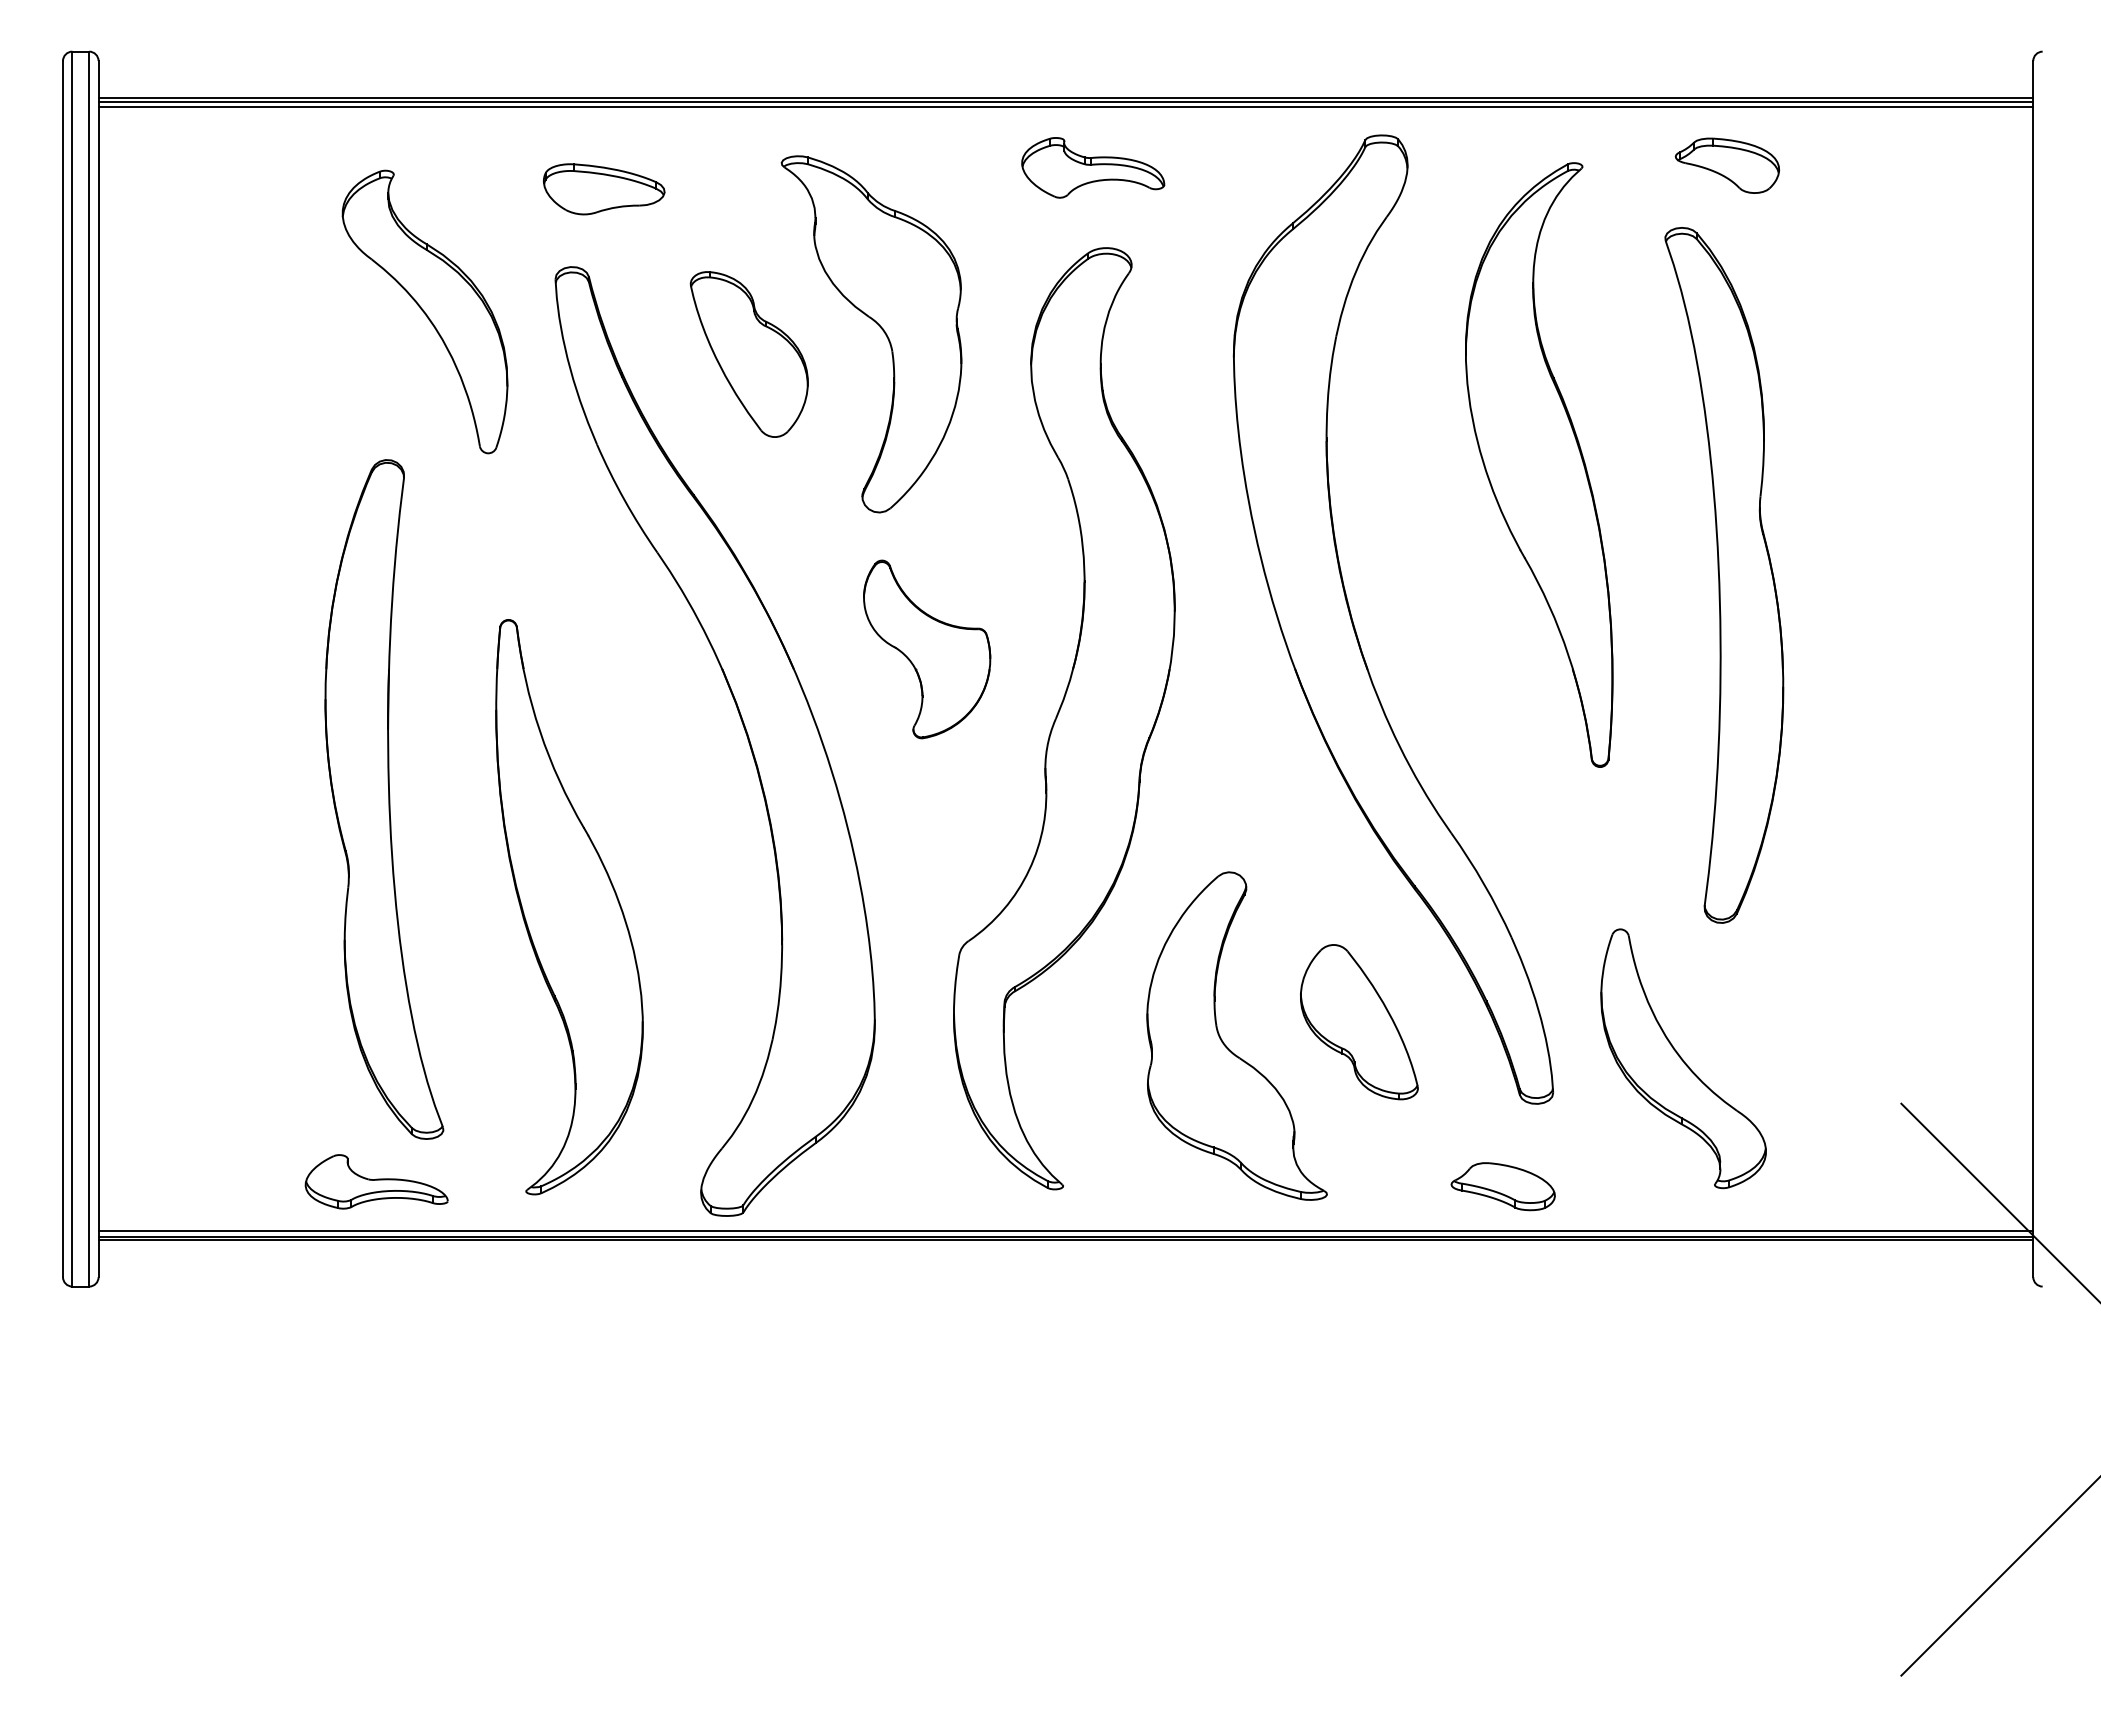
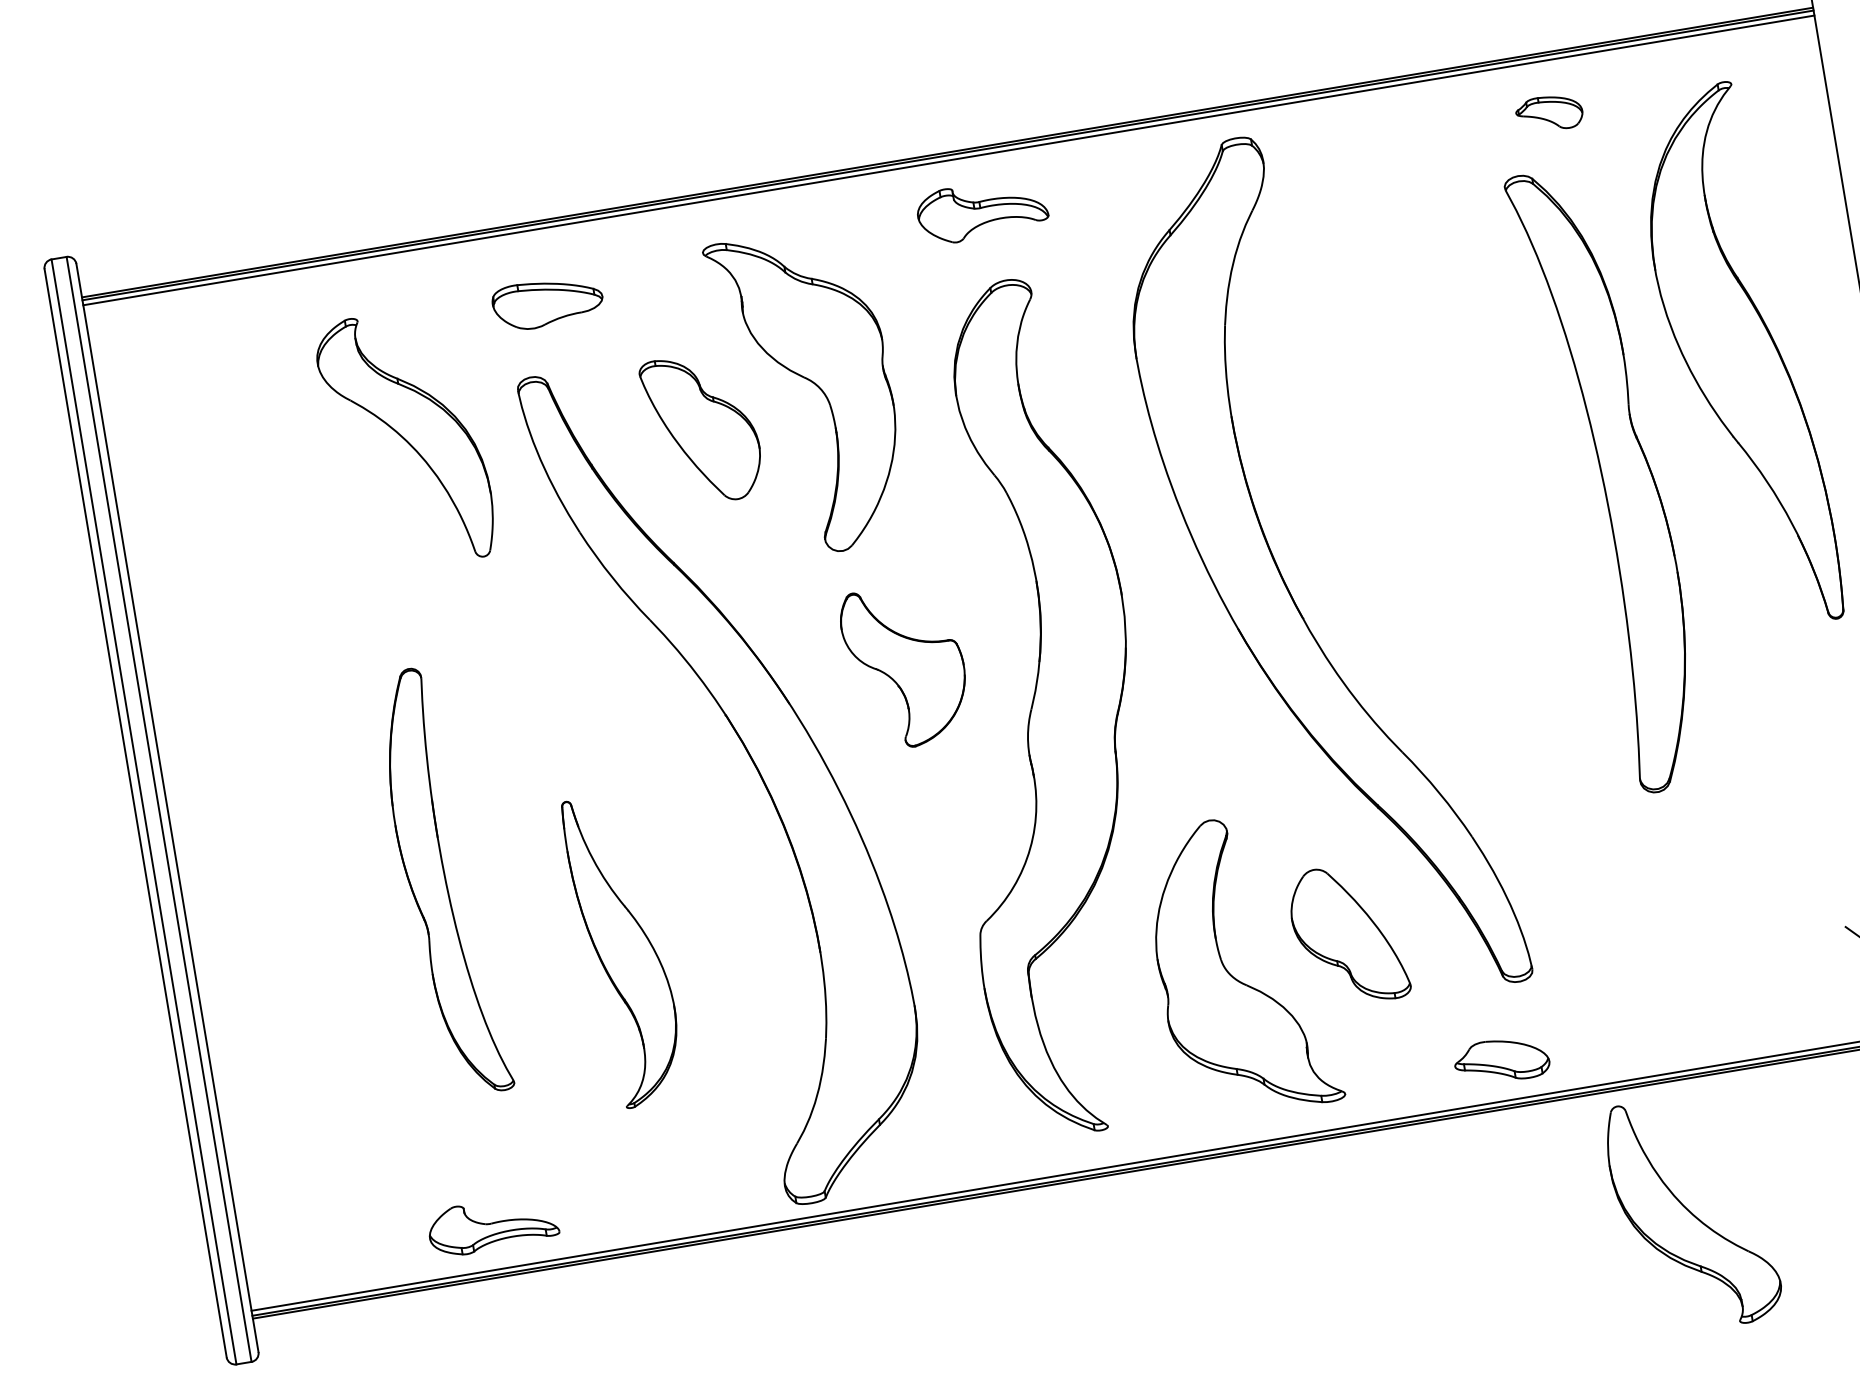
part: (1727, 165) -> (1549, 113), size x0.7
part: (1539, 464) -> (1737, 357), moved
part: (384, 799) -> (442, 881), size x0.7
part: (569, 907) -> (624, 950), size x0.6
part: (1683, 1058) -> (1693, 1212), moved

